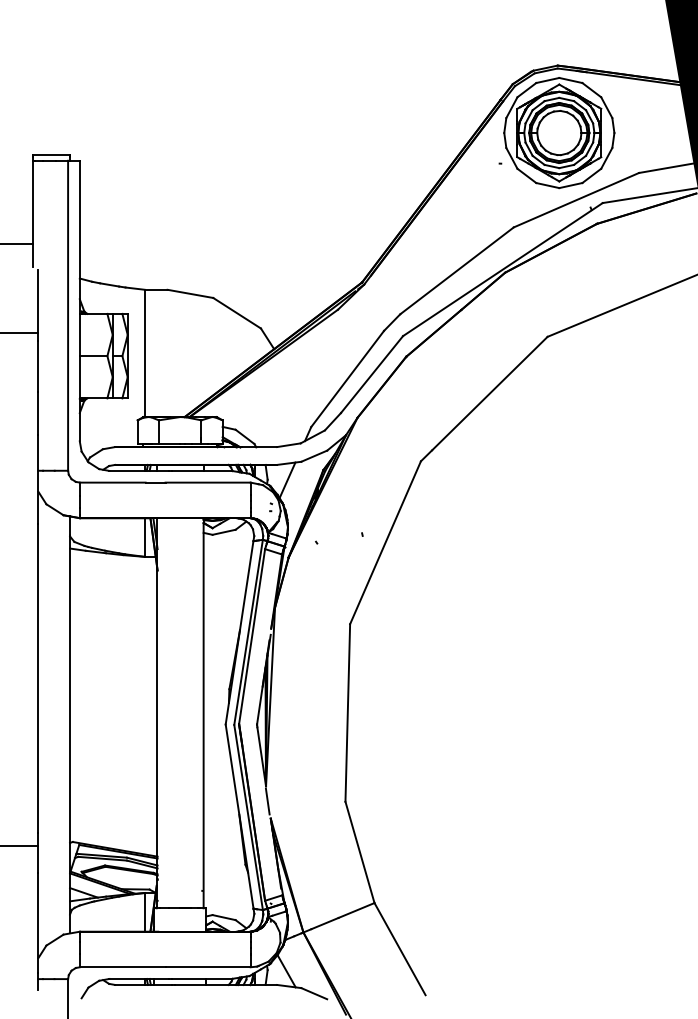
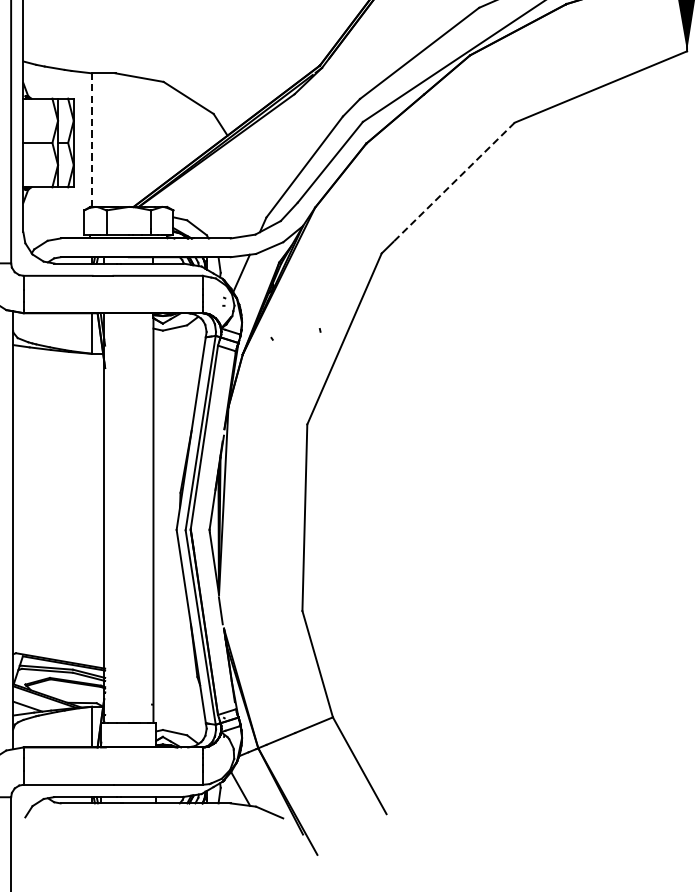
line: (145, 353) -> (92, 140), solid -> dashed
line: (489, 393) -> (453, 182), solid -> dashed

